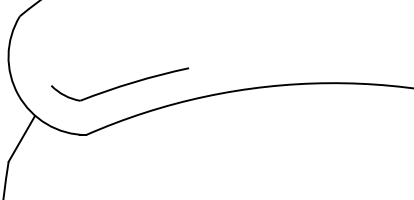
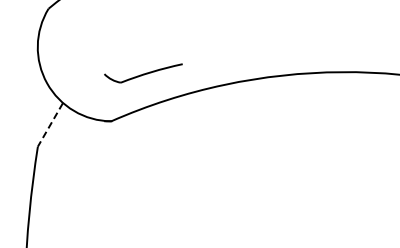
part: (120, 84) -> (143, 73), size x0.6
line: (21, 139) -> (50, 125), solid -> dashed

